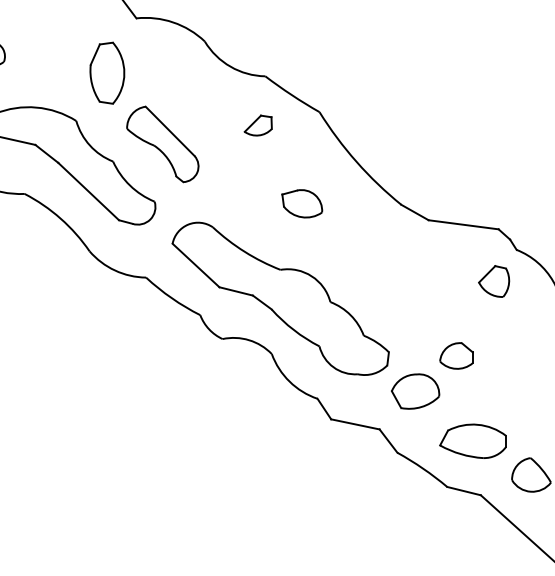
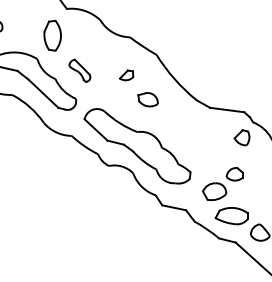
part: (258, 125) -> (126, 75), moved
part: (162, 144) -> (79, 70), size x0.6
part: (431, 376) -> (222, 184), moved

